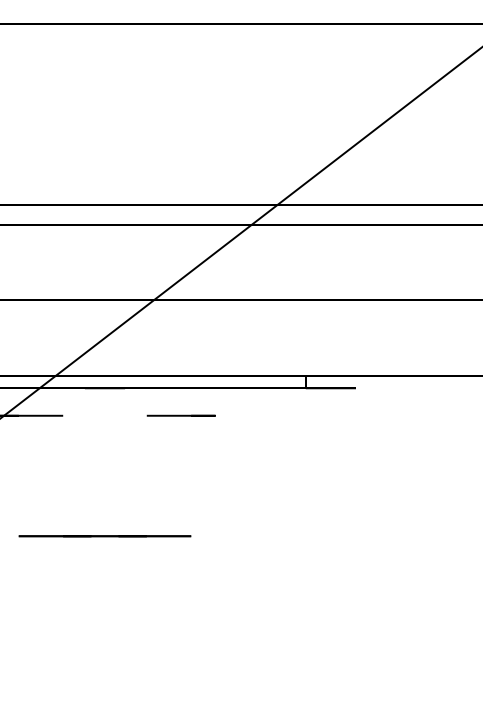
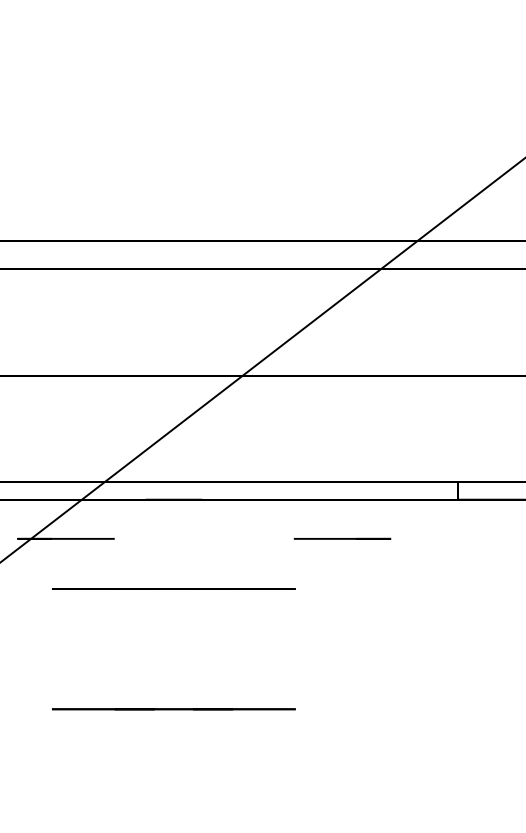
line: (180, 415) -> (341, 538), moved
line: (104, 451) -> (173, 589), added

